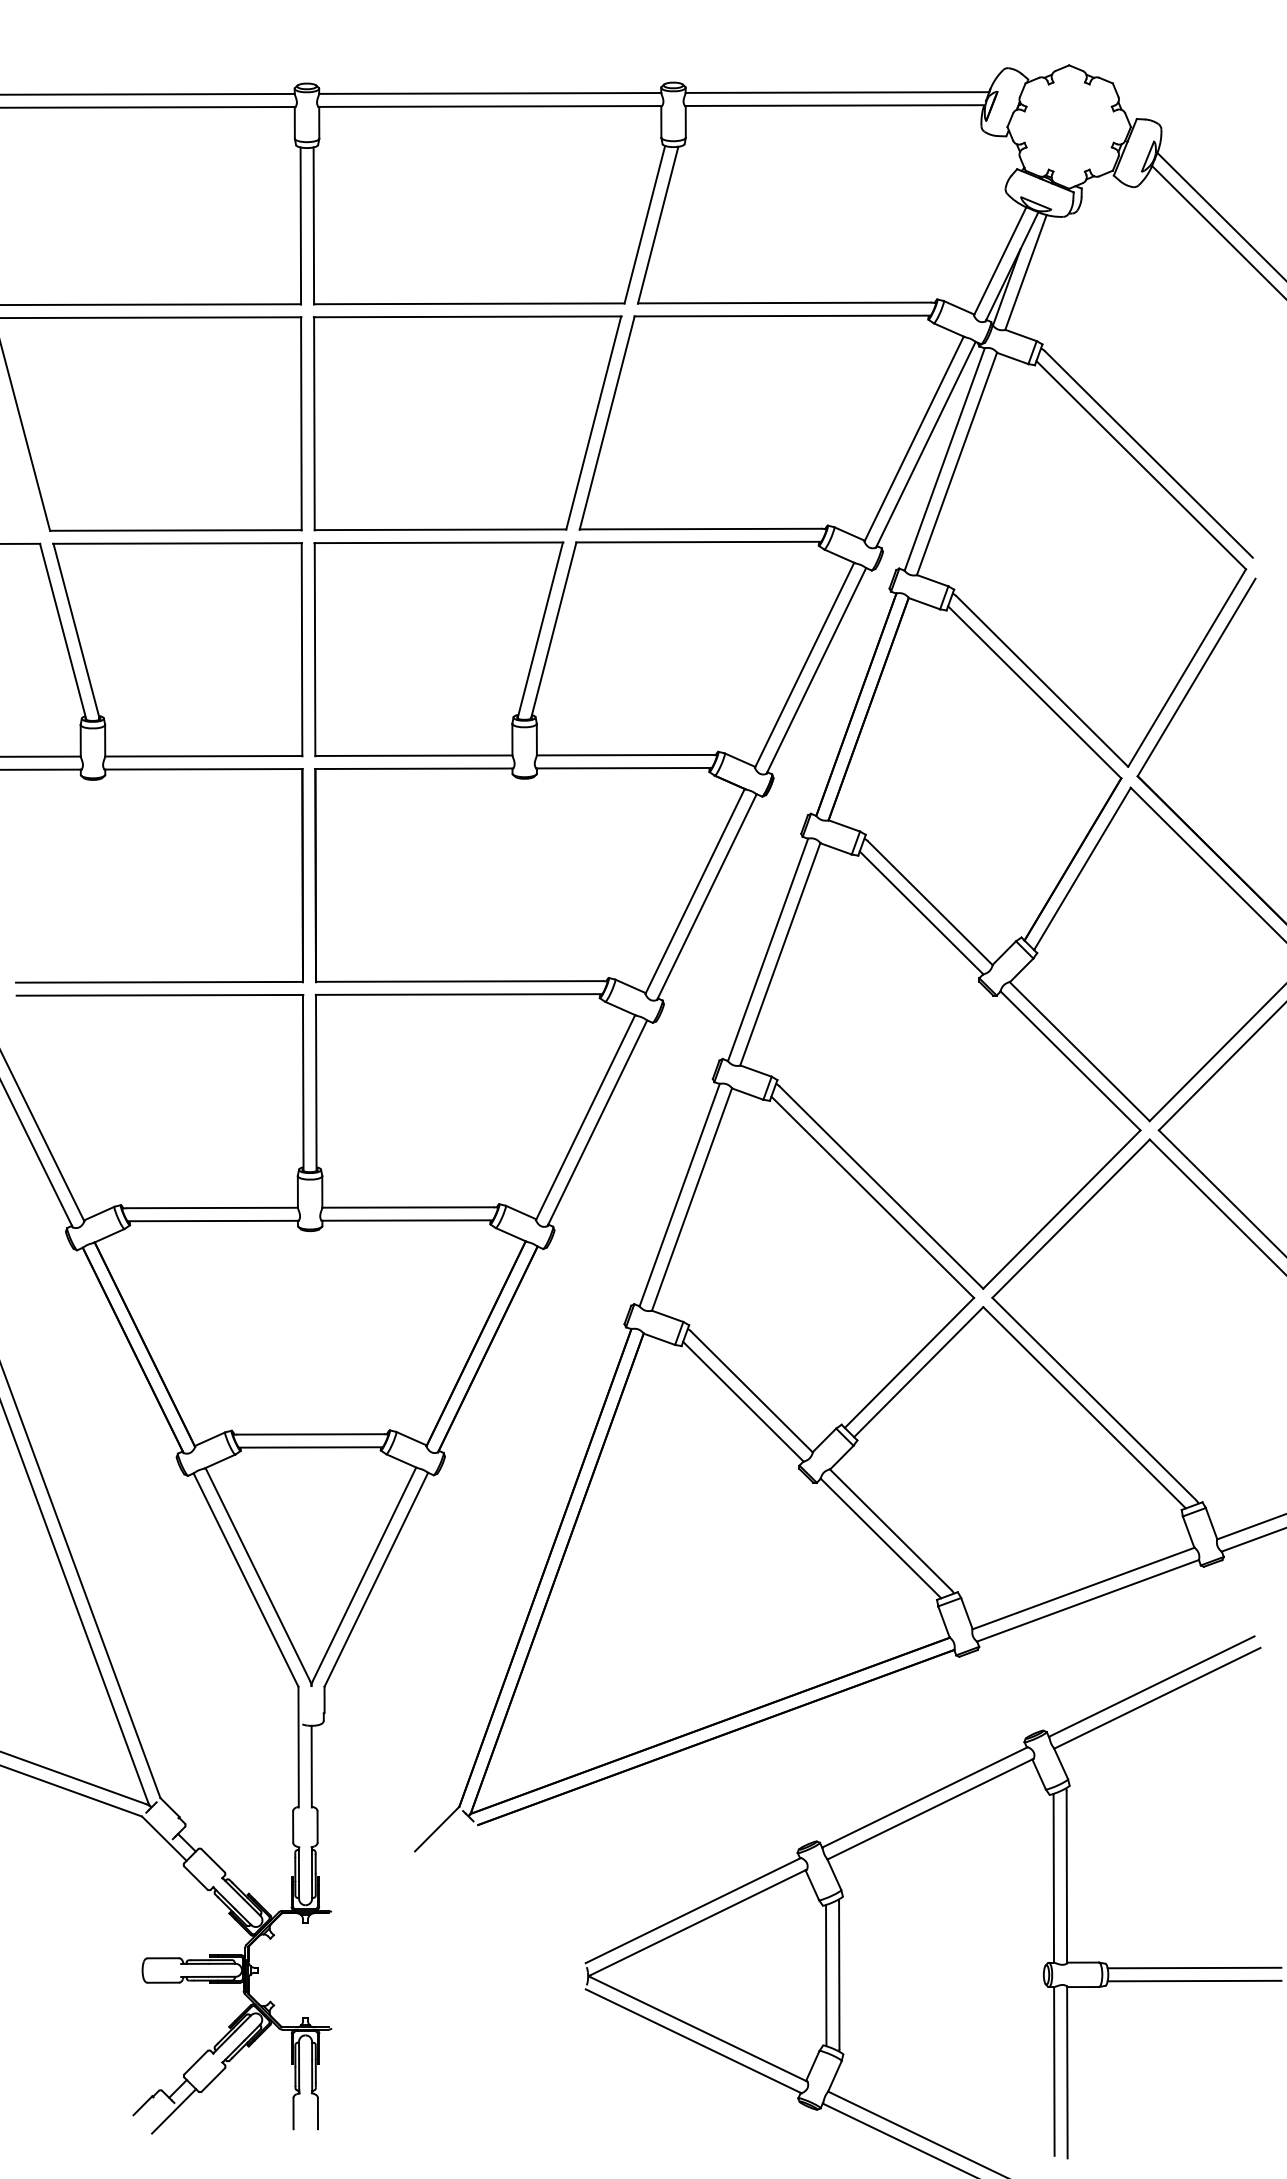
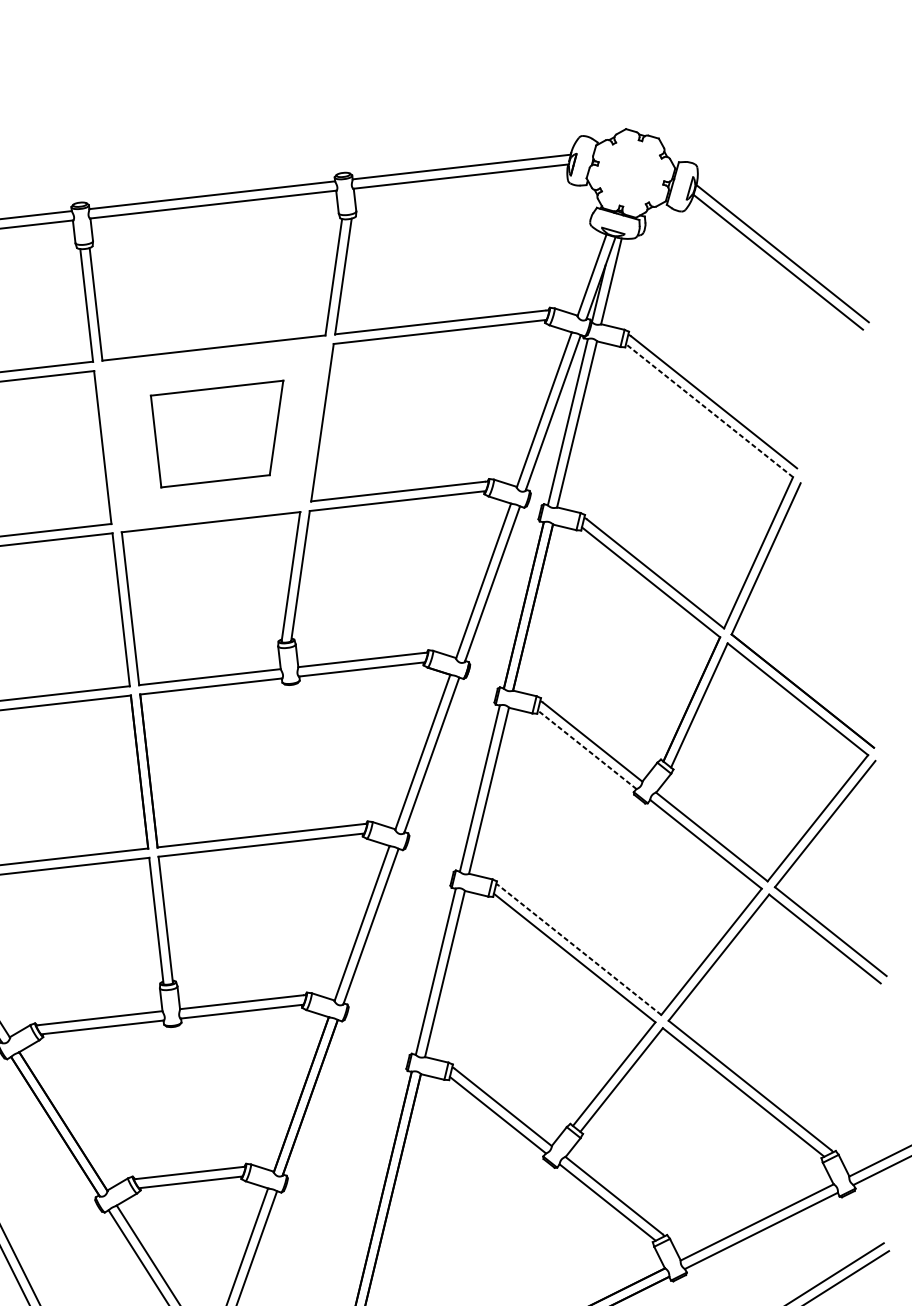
part: (467, 423) -> (222, 434), size x0.6
line: (1141, 465) -> (709, 410), solid -> dashed
line: (921, 912) -> (587, 749), solid -> dashed
line: (881, 1187) -> (580, 950), solid -> dashed

